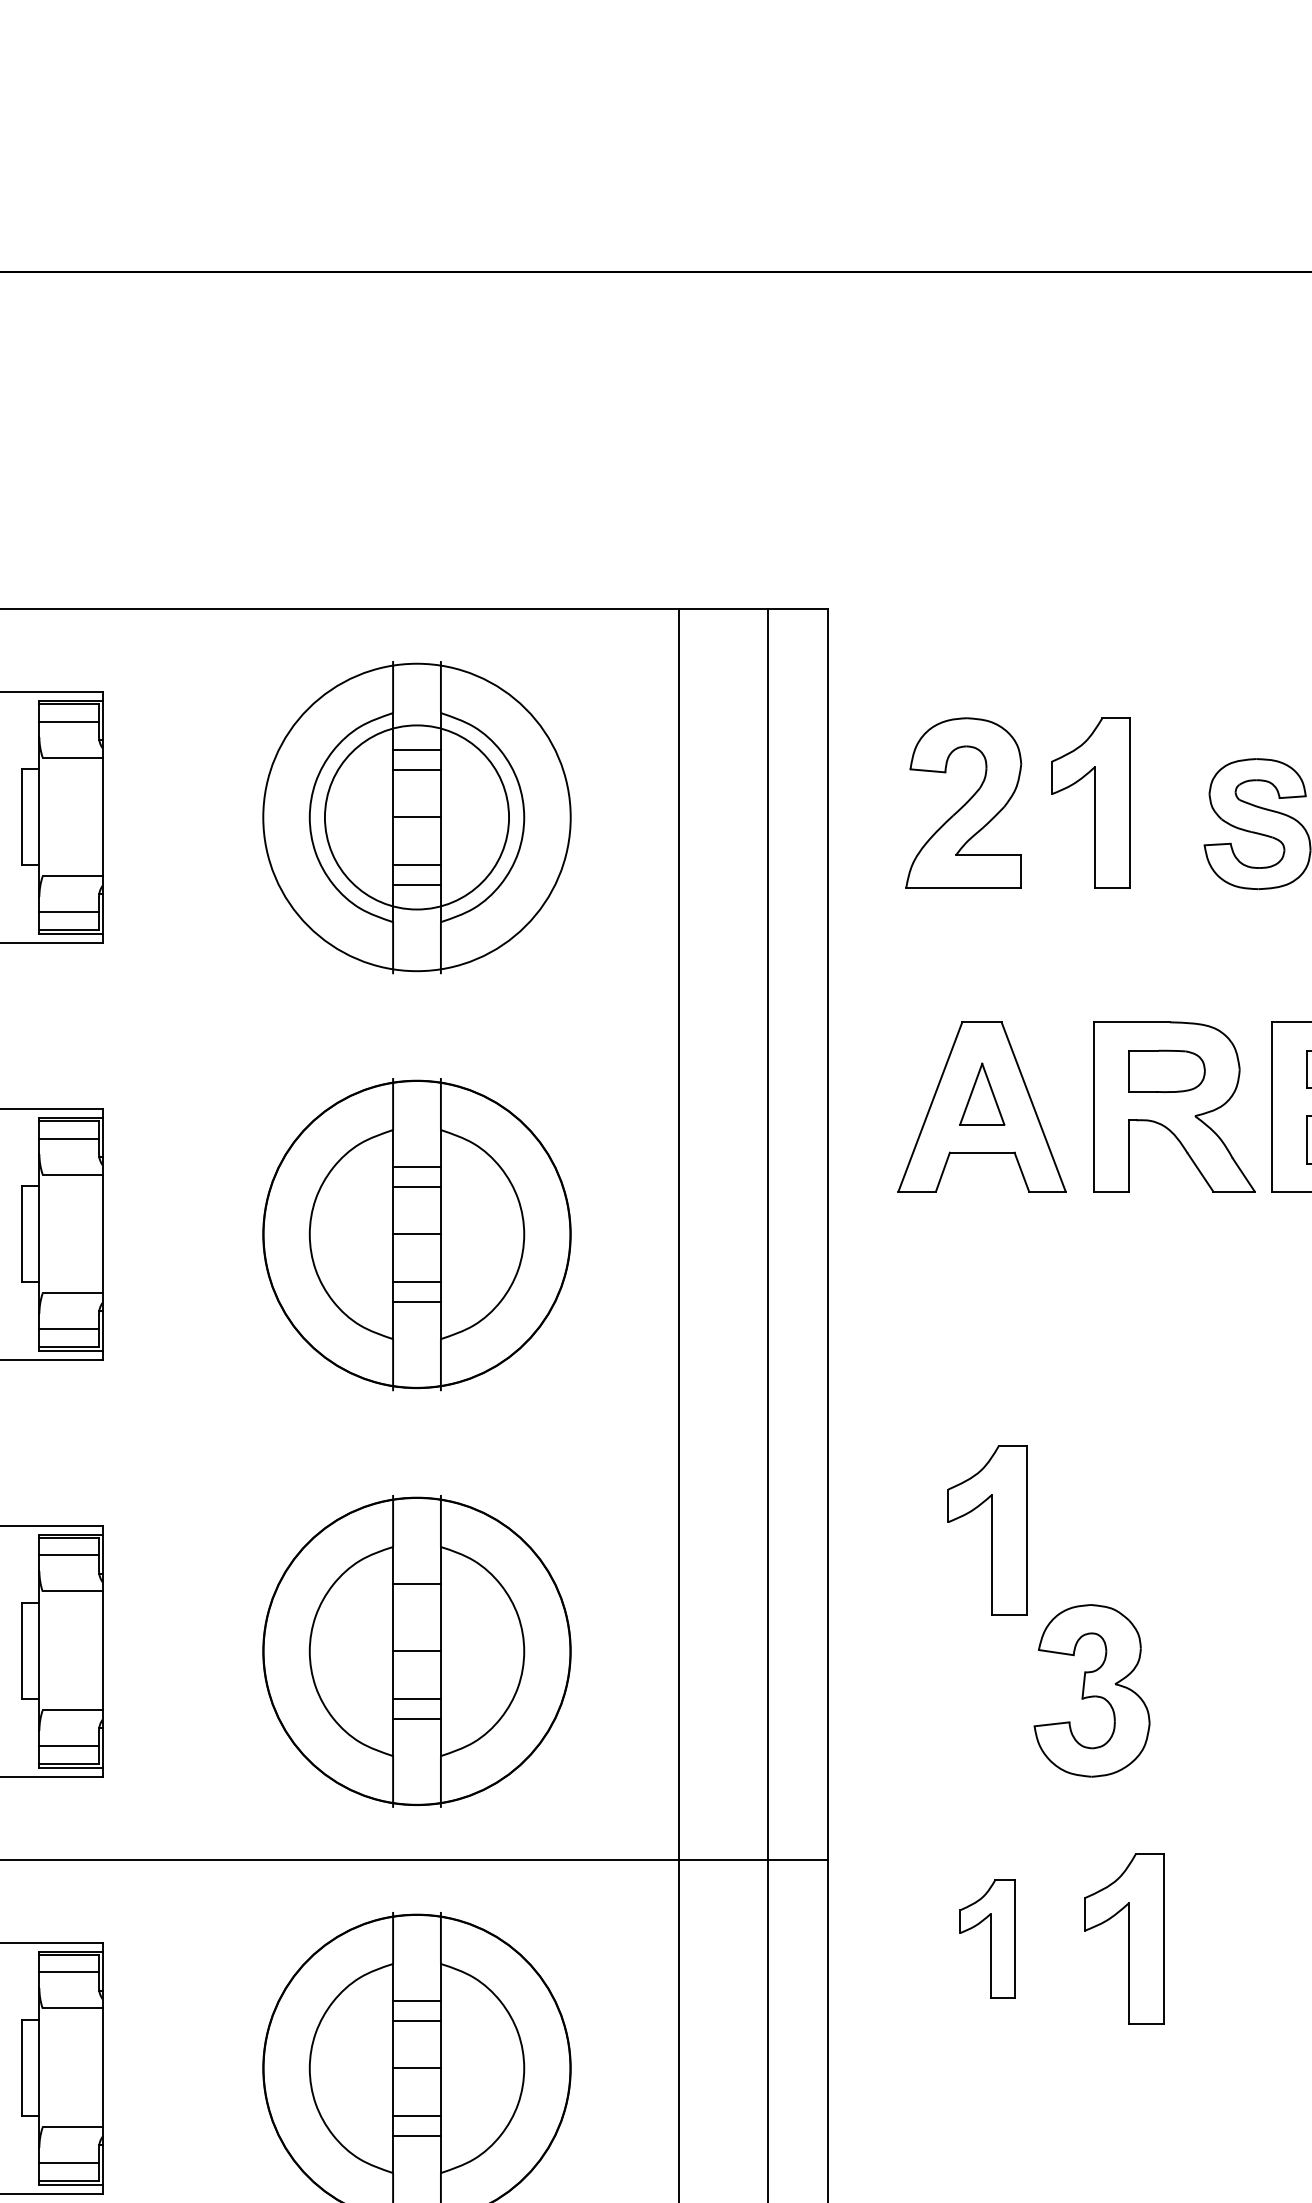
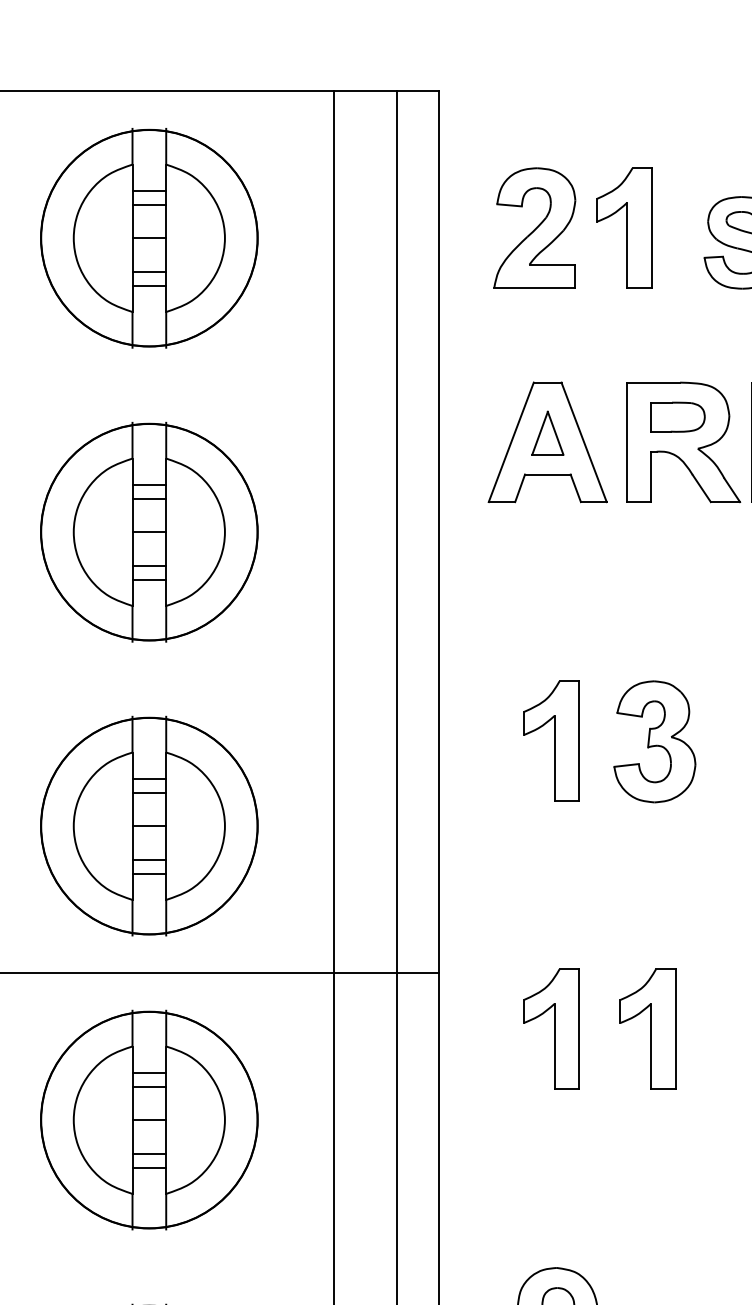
circle: (416, 817) -> (149, 238), size x1.67
line: (416, 1603) -> (149, 792), added
part: (1091, 1690) -> (654, 741), moved
part: (987, 1938) -> (551, 1028), size x1.43

